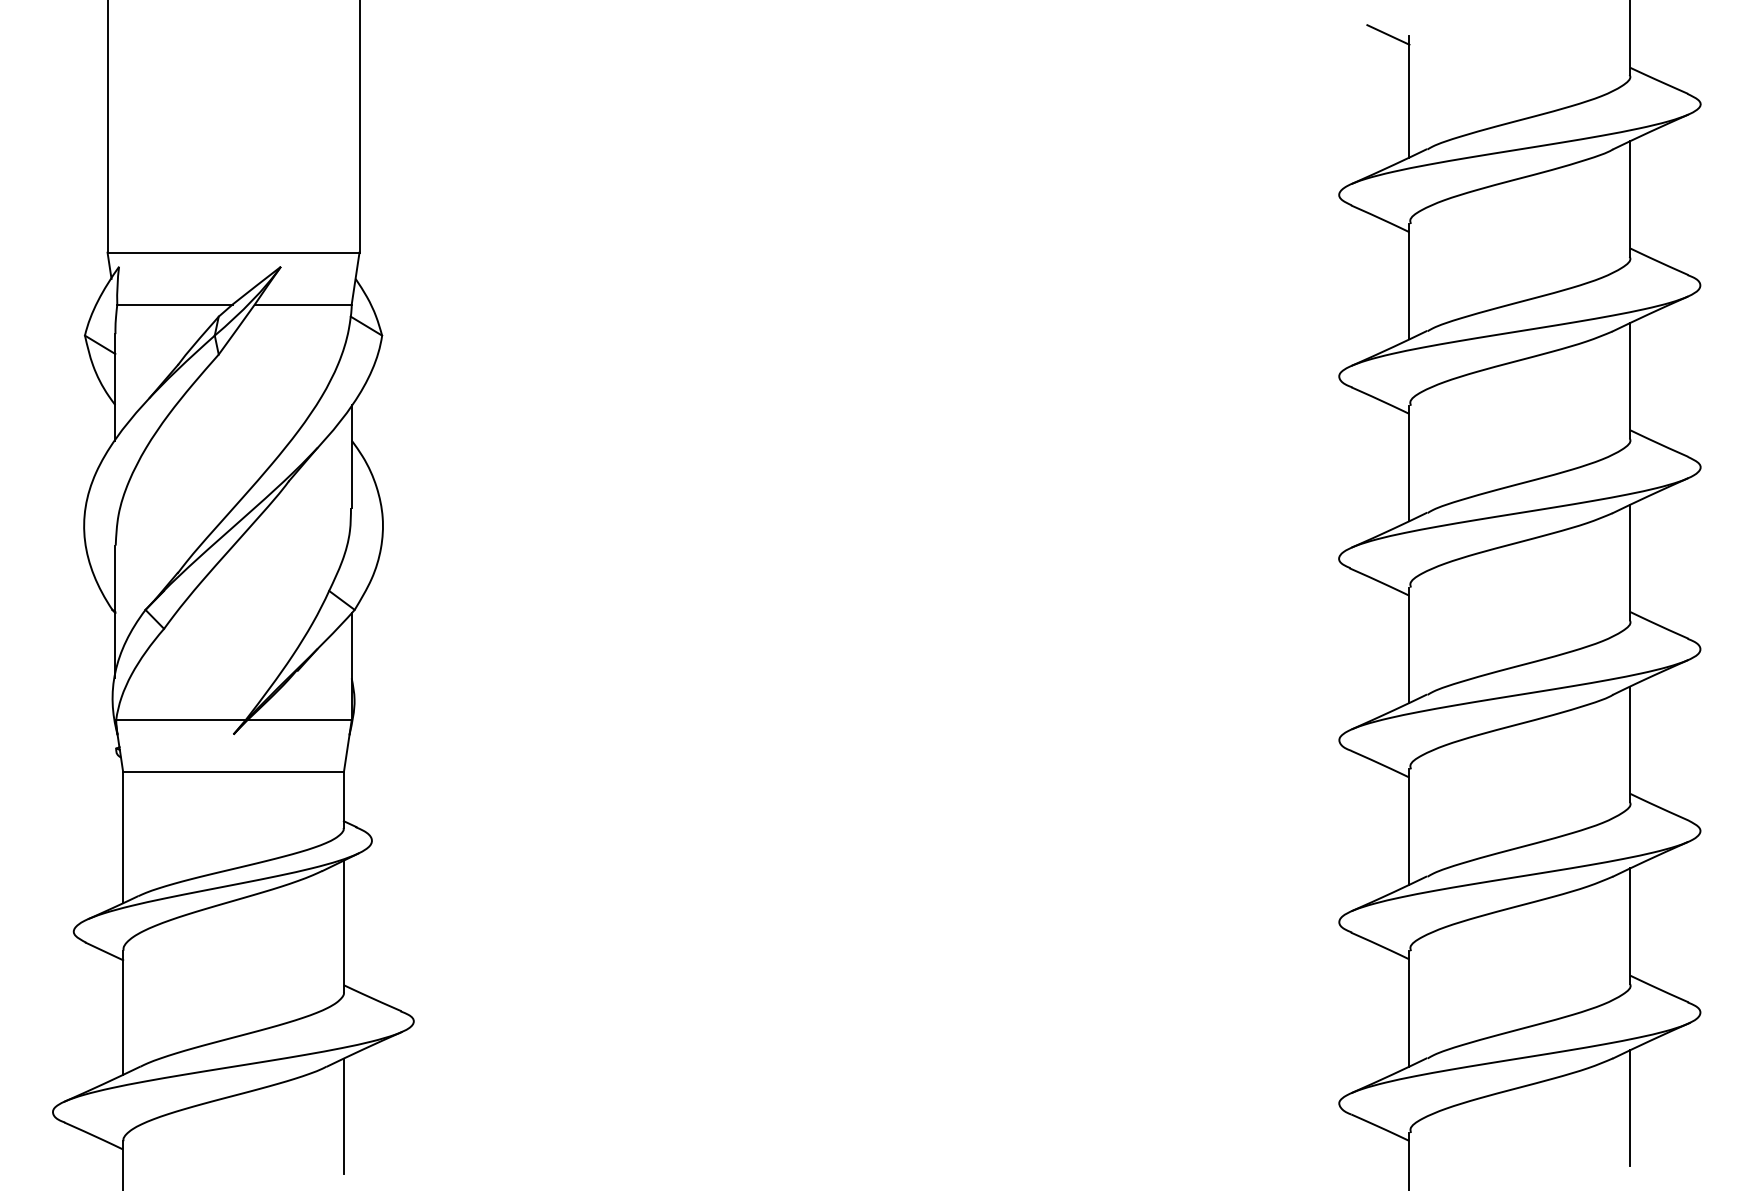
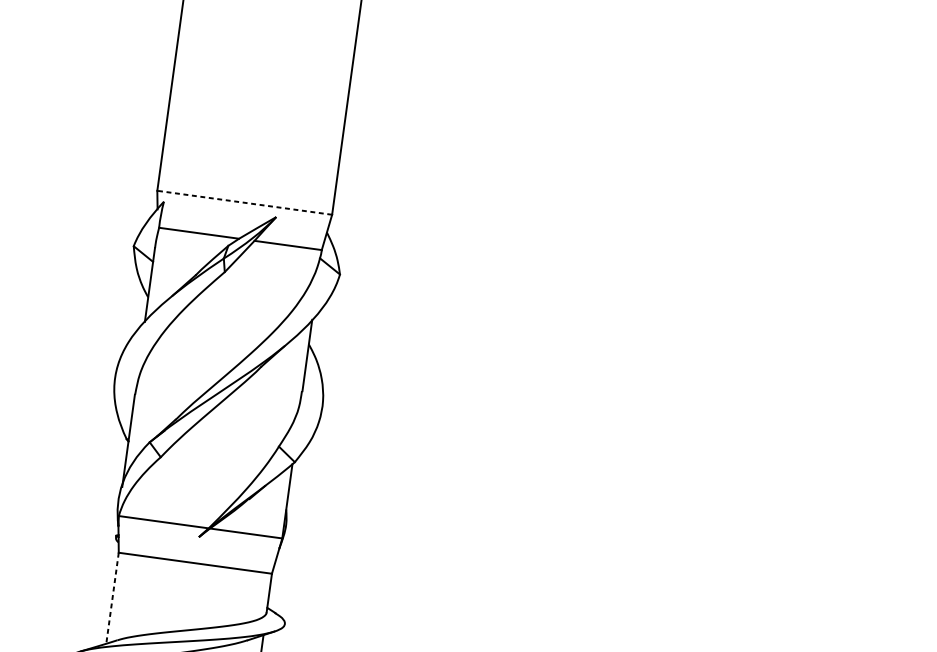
line: (233, 252) -> (244, 202), solid -> dashed
line: (123, 837) -> (112, 598), solid -> dashed

